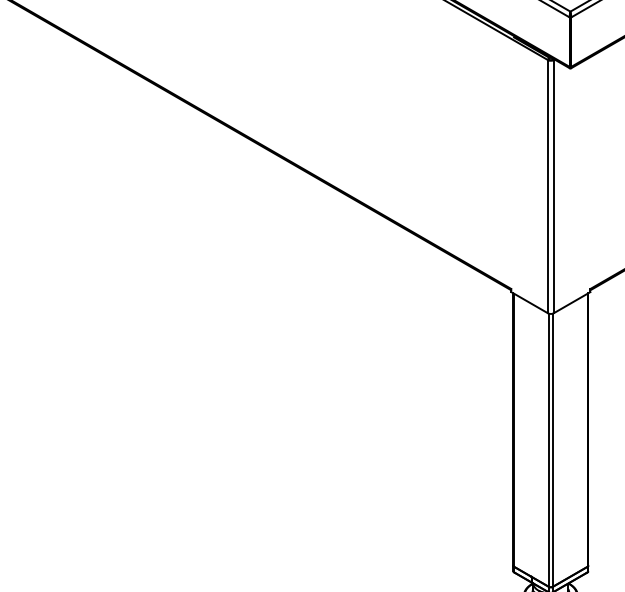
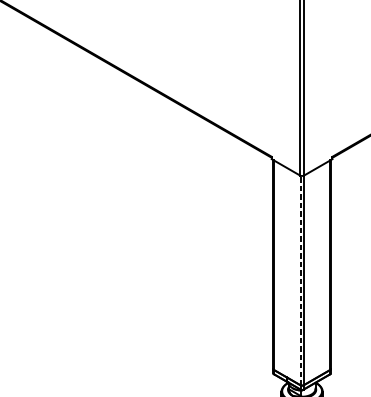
line: (548, 450) -> (300, 280), solid -> dashed

